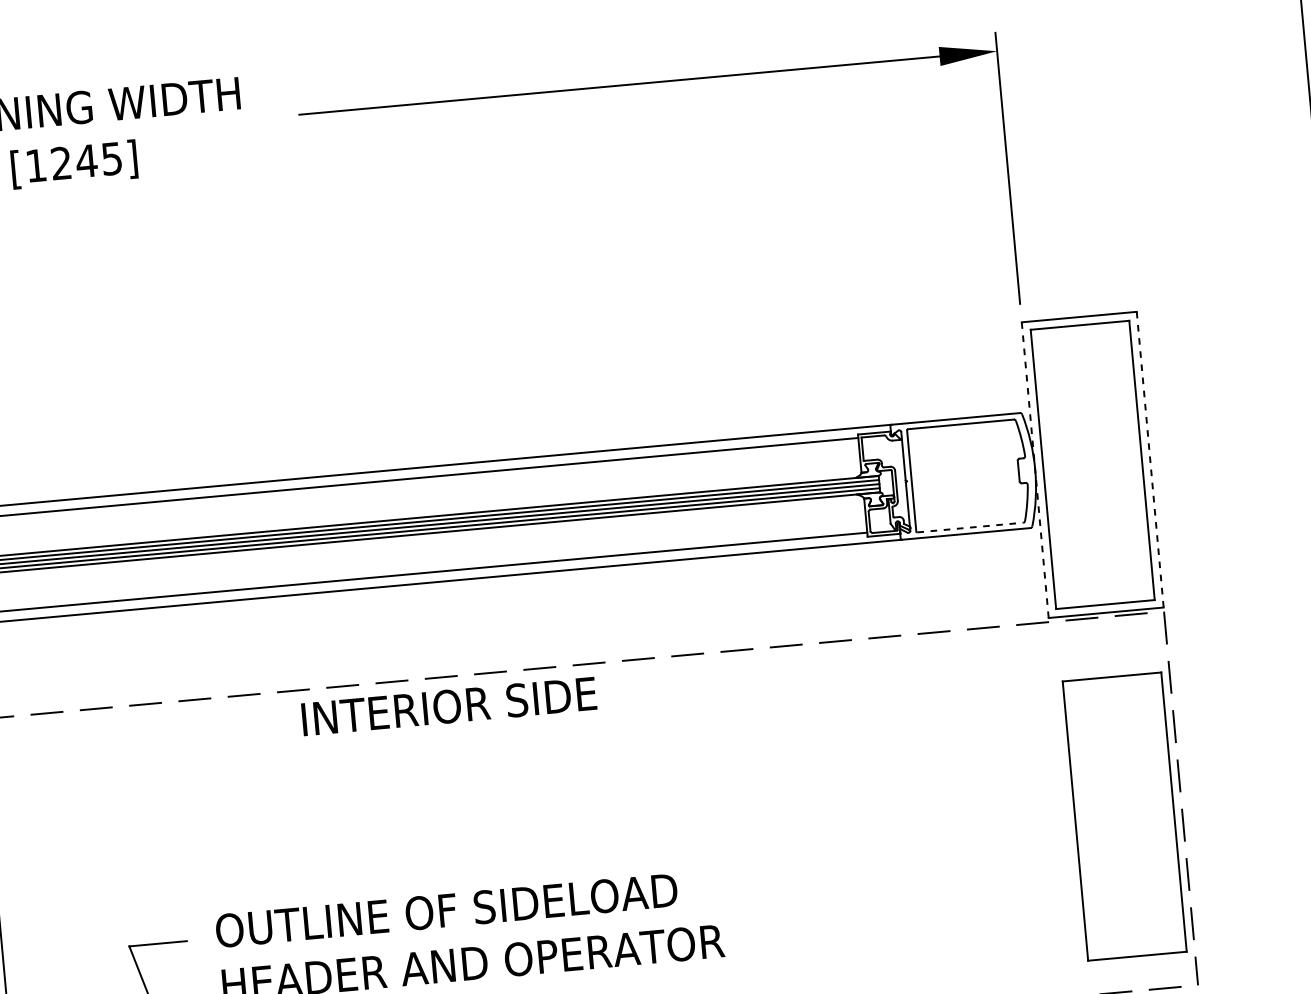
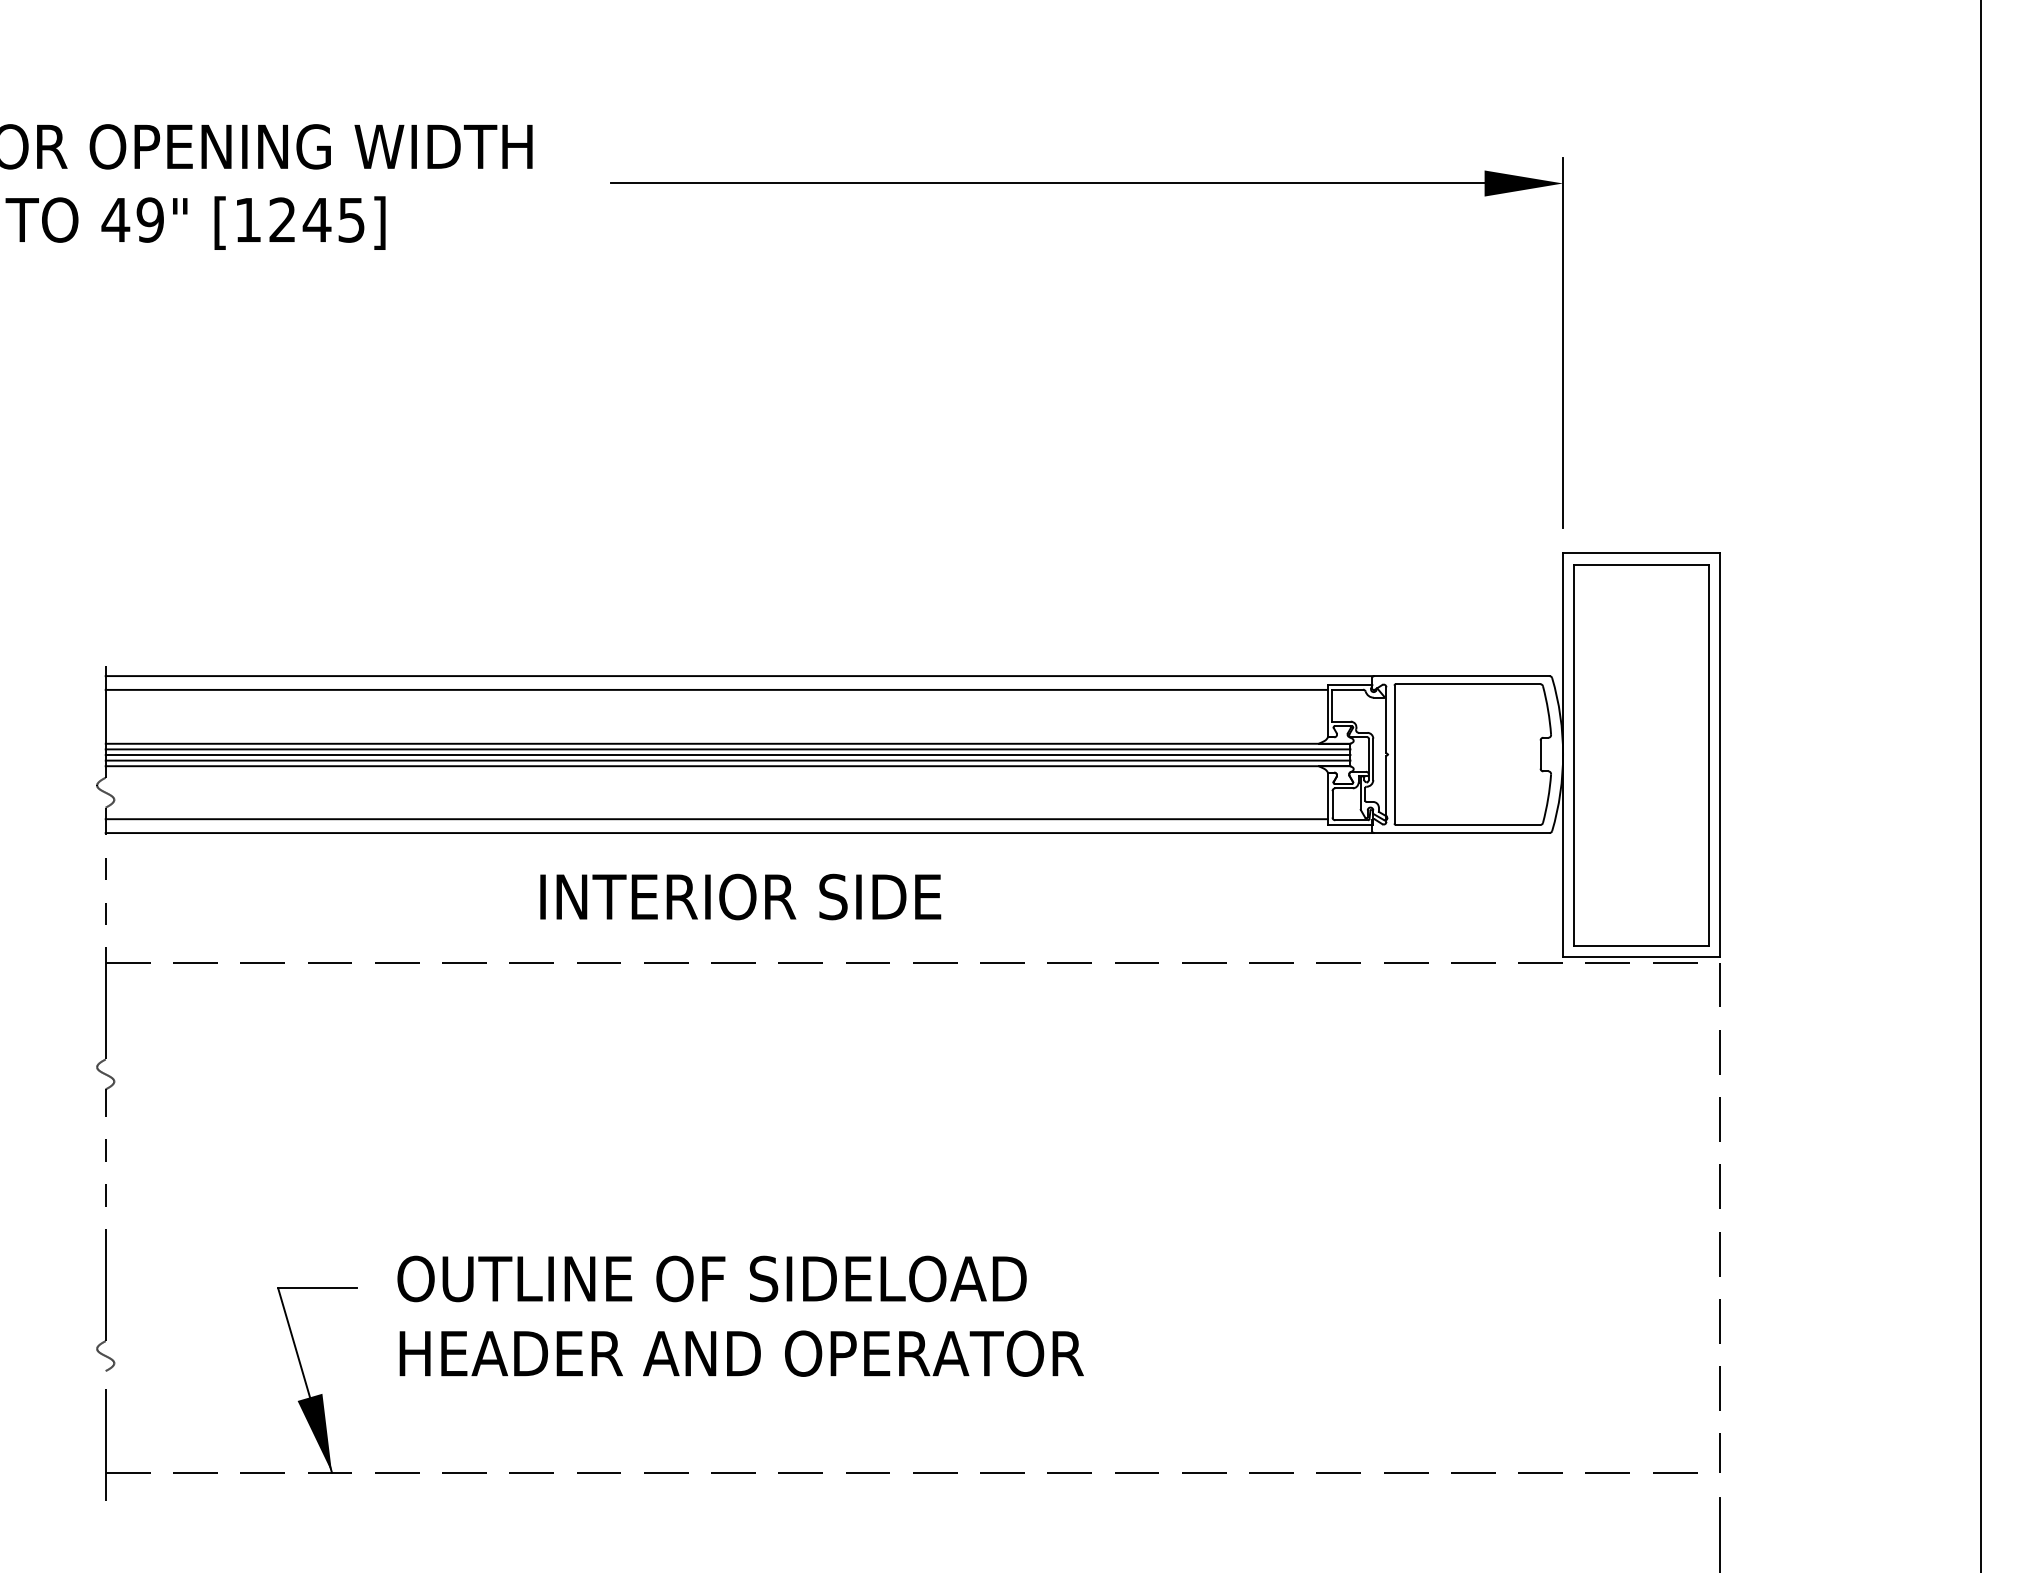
line: (1150, 459) -> (1720, 755), dashed -> solid
line: (1035, 470) -> (1563, 755), dashed -> solid
line: (970, 527) -> (1468, 824), dashed -> solid
text: (449, 706) -> (740, 896), moved
part: (1124, 816) -> (1641, 1235), removed

